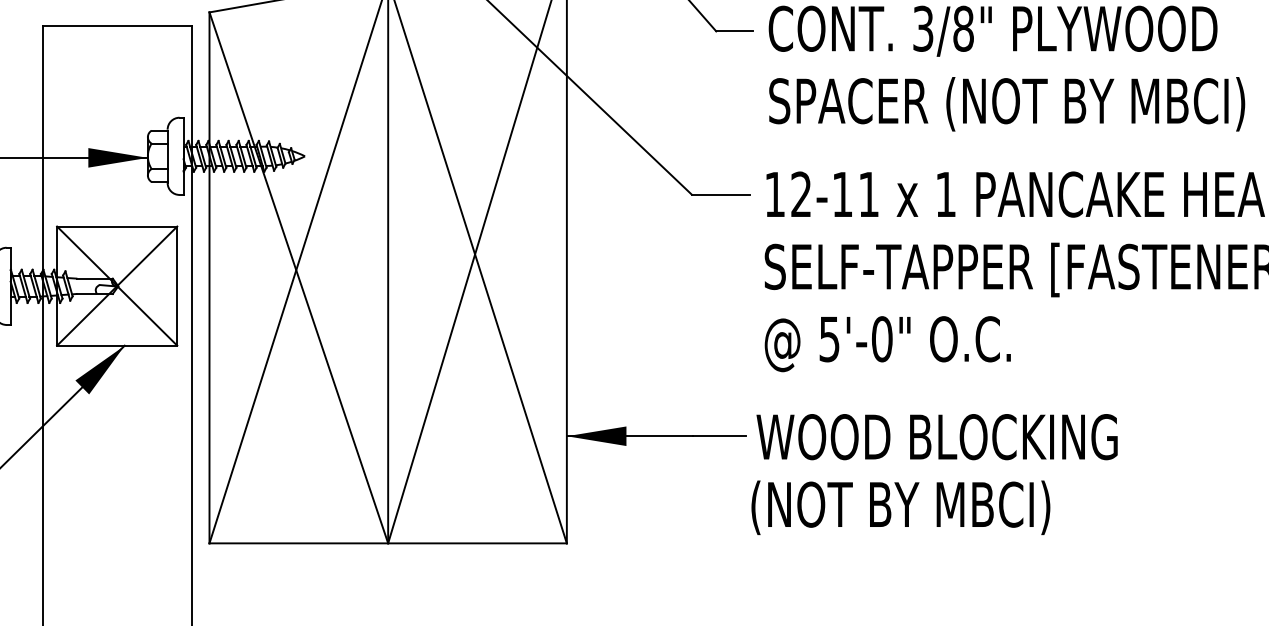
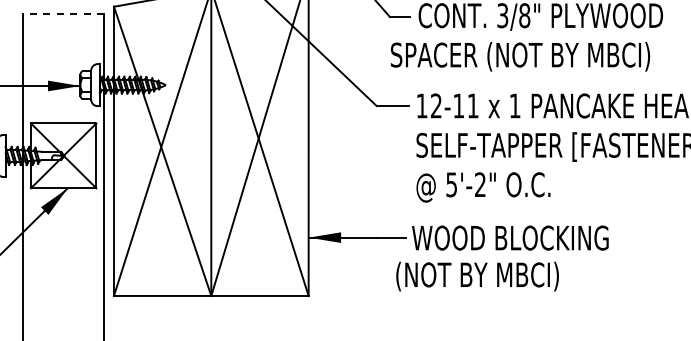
line: (116, 26) -> (63, 14), solid -> dashed
text: (1007, 103) -> (520, 56), moved
text: (882, 338) -> (480, 184), 5'-0" -> 5'-2"
text: (900, 507) -> (477, 276), moved

